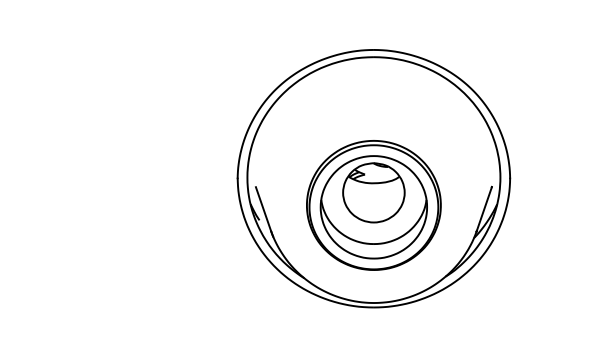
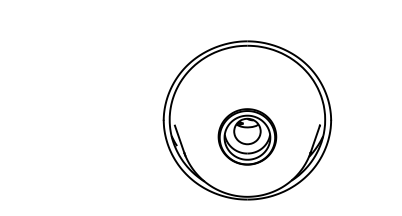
part: (374, 204) -> (247, 136), size x0.7

